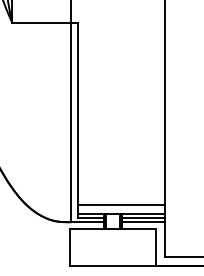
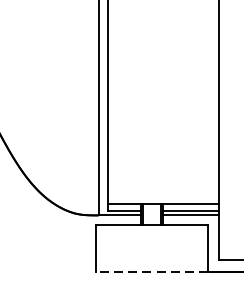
line: (121, 204) -> (163, 192), removed
line: (112, 265) -> (151, 271), solid -> dashed

